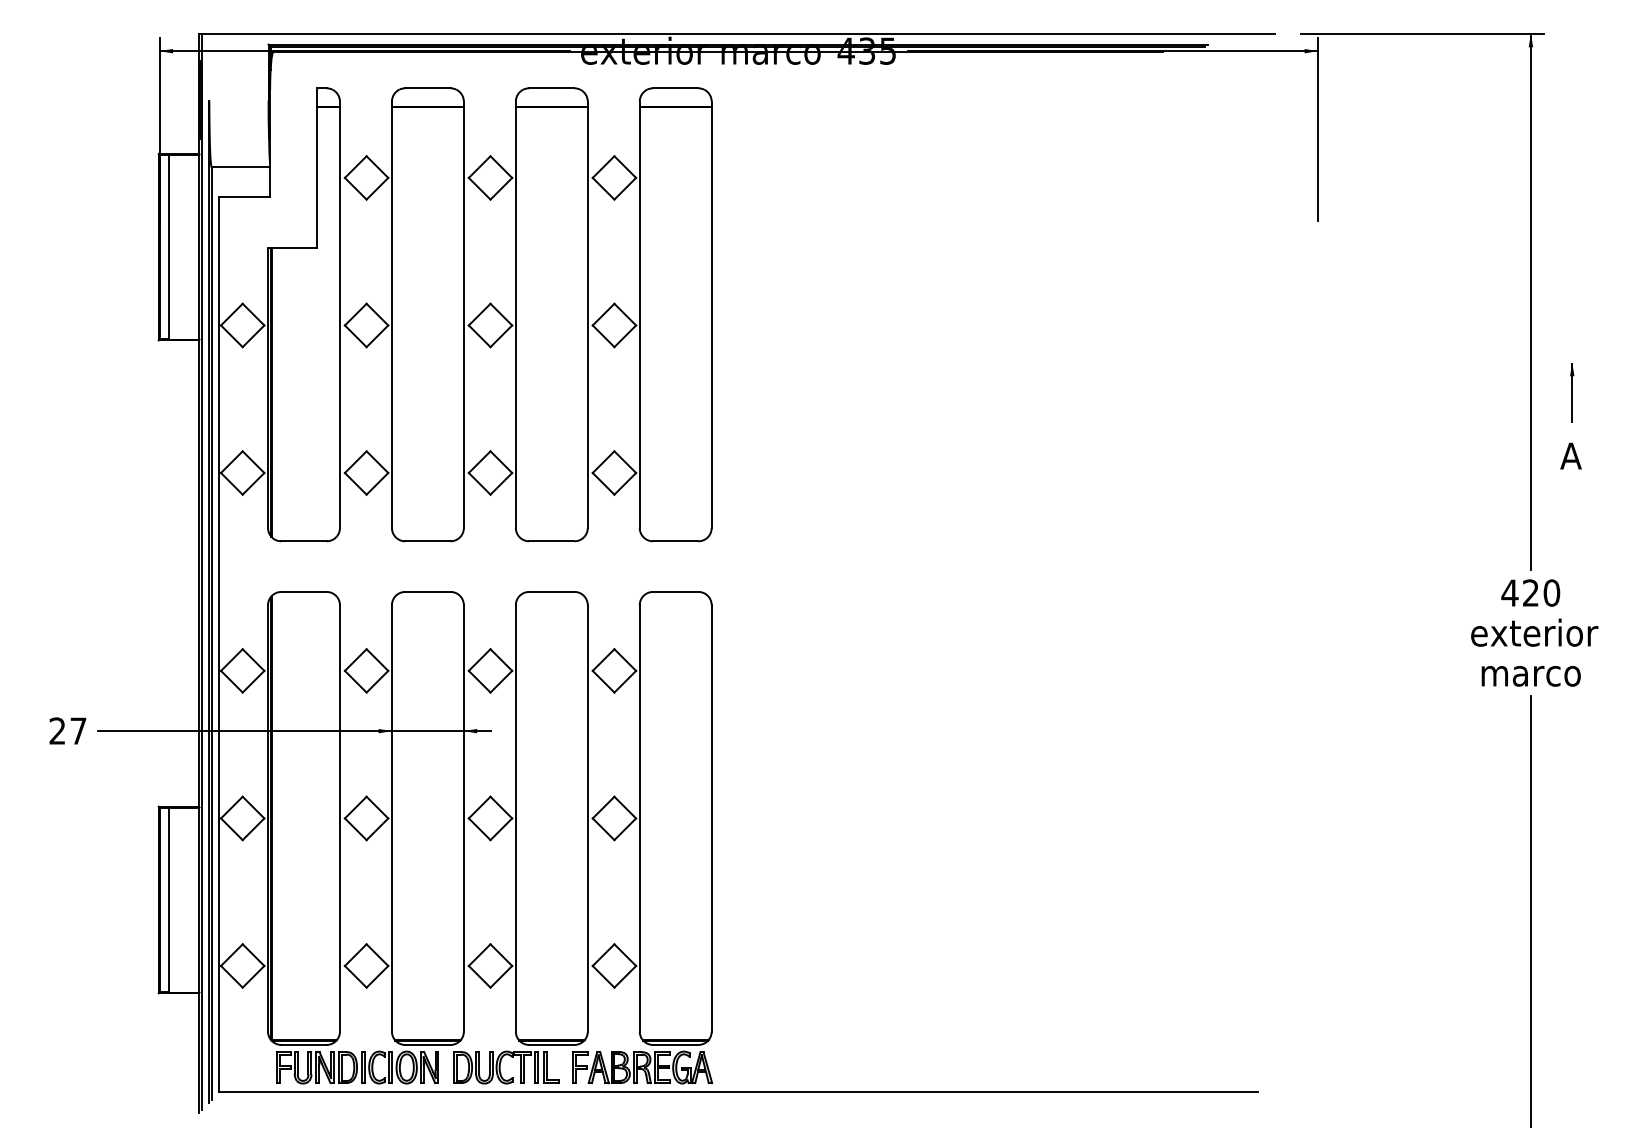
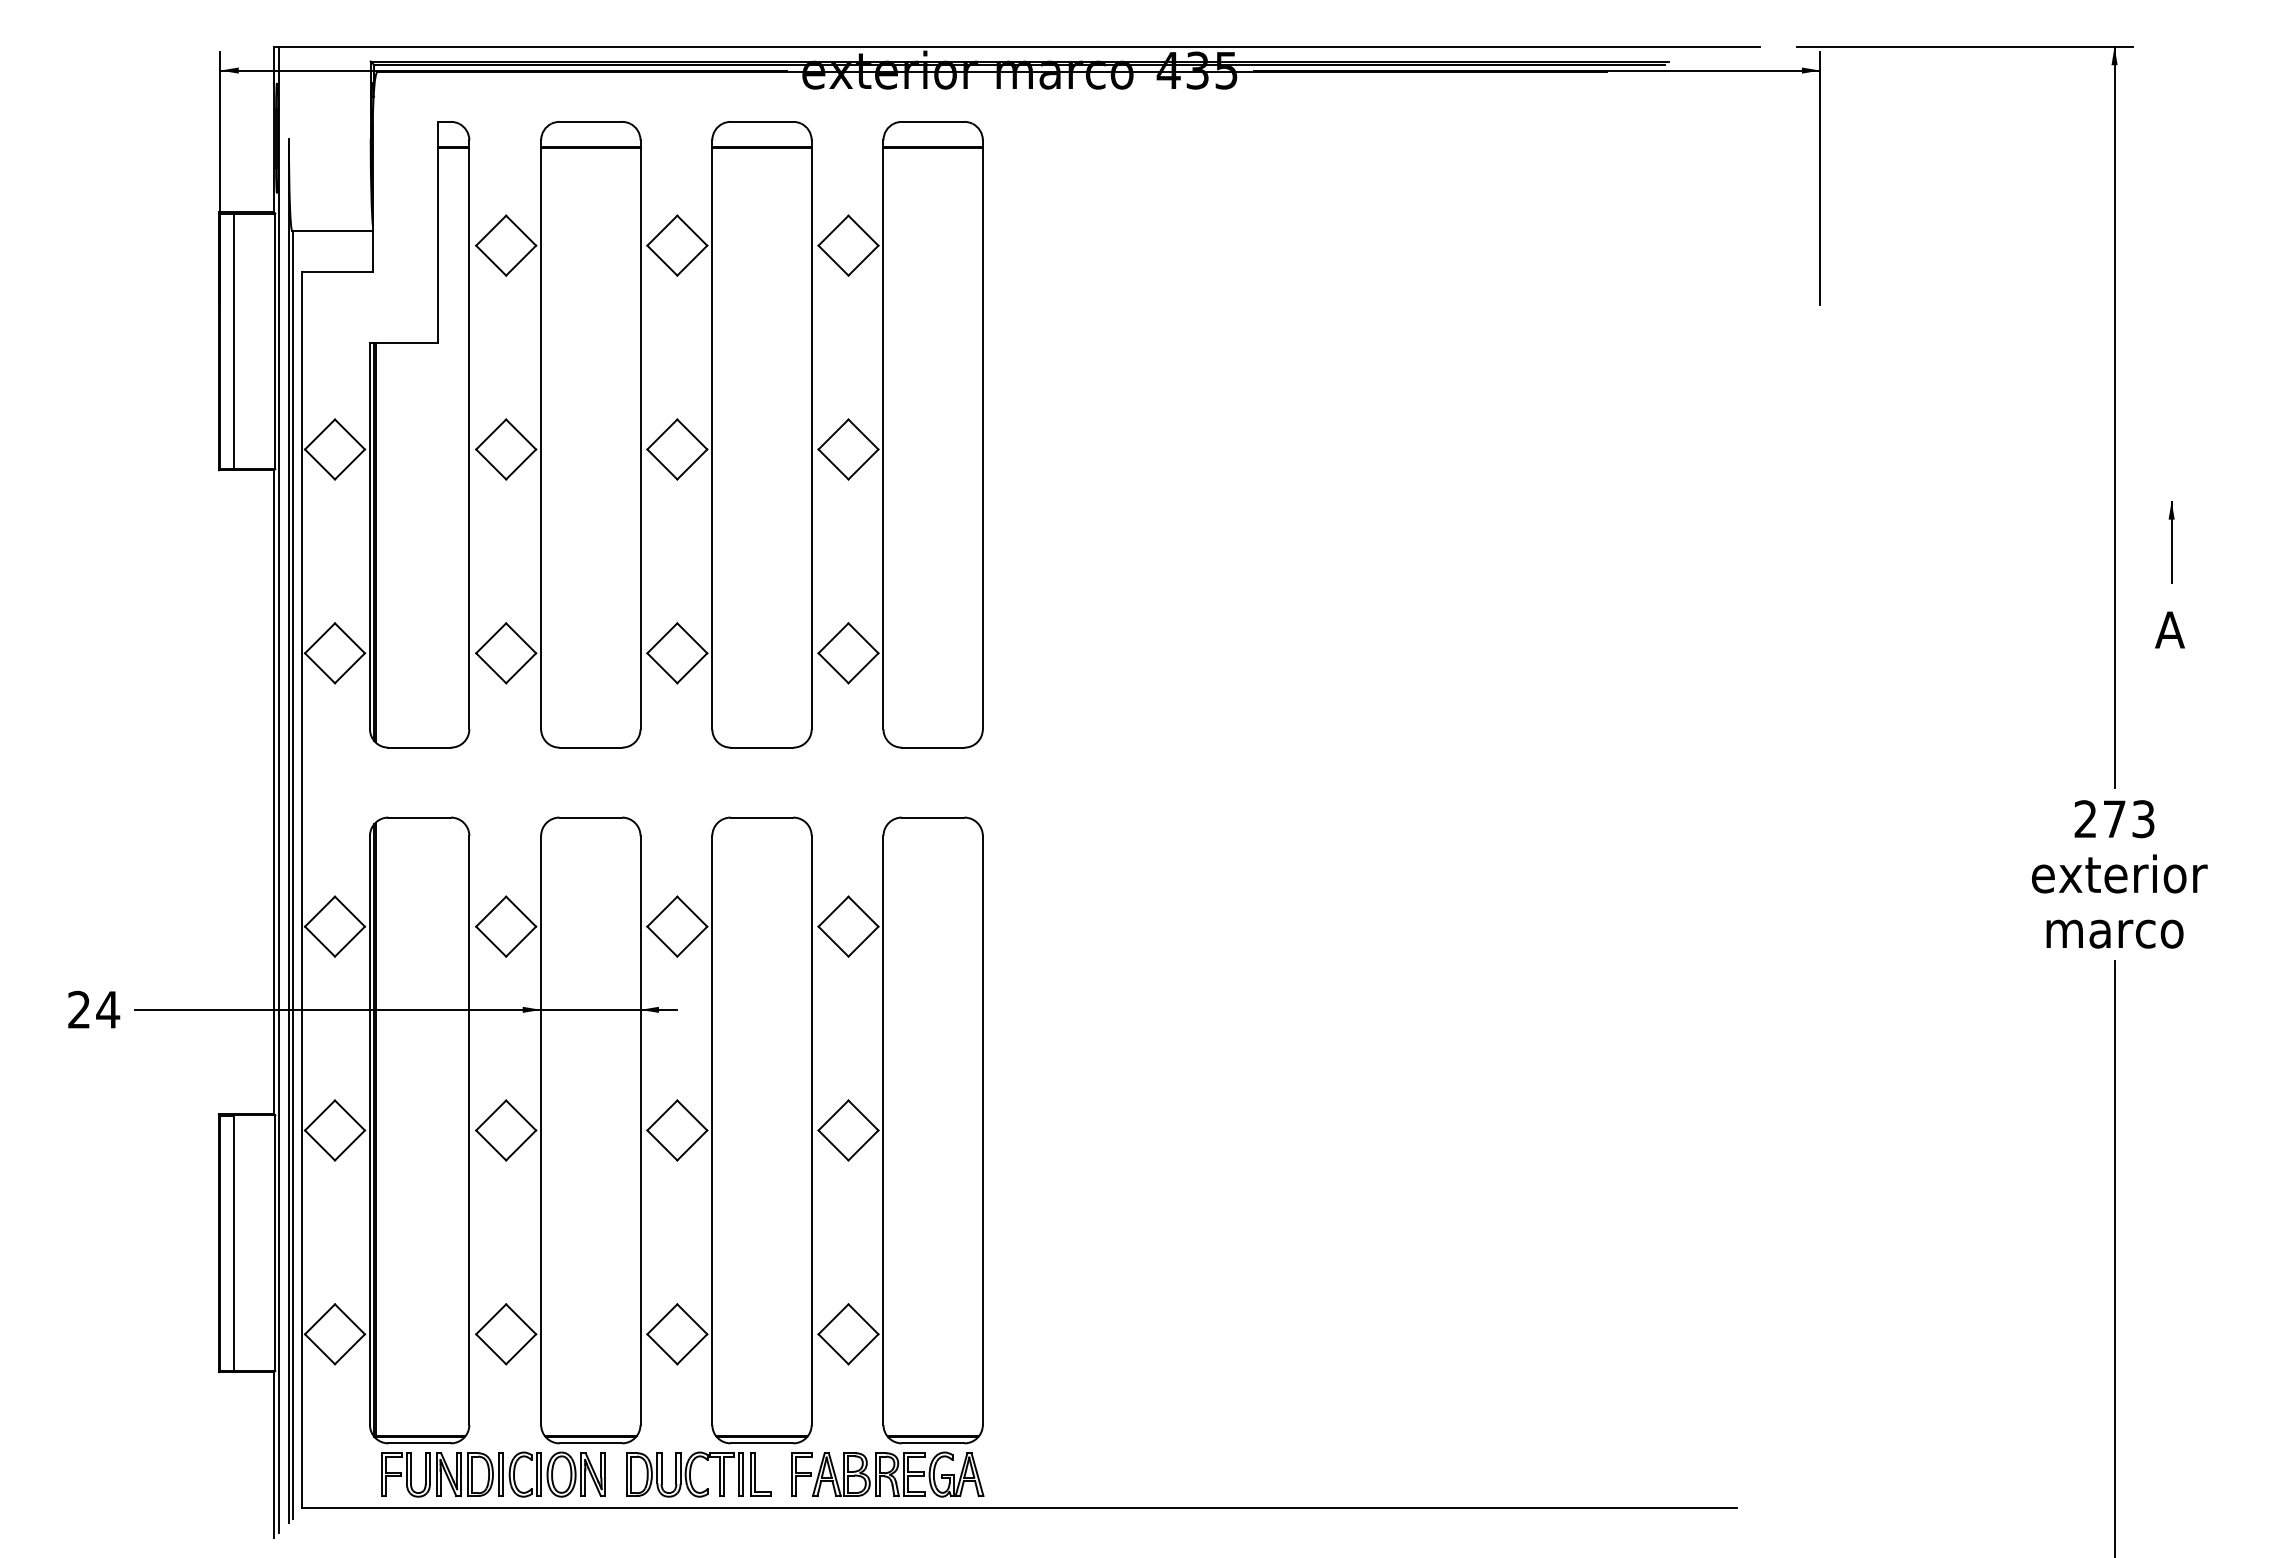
text: (1530, 593) -> (2113, 819), 420 -> 273
text: (78, 730) -> (108, 1009), 27 -> 24

